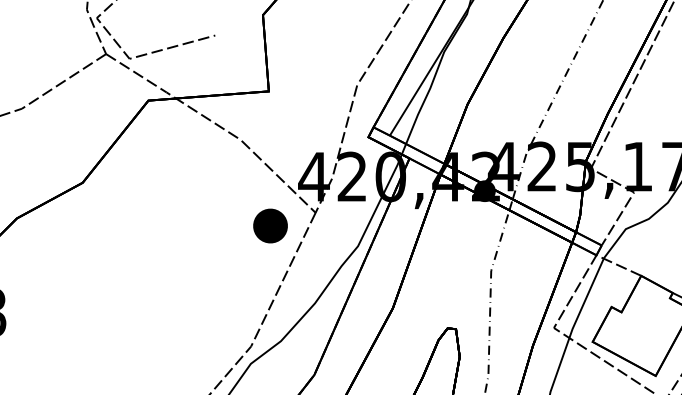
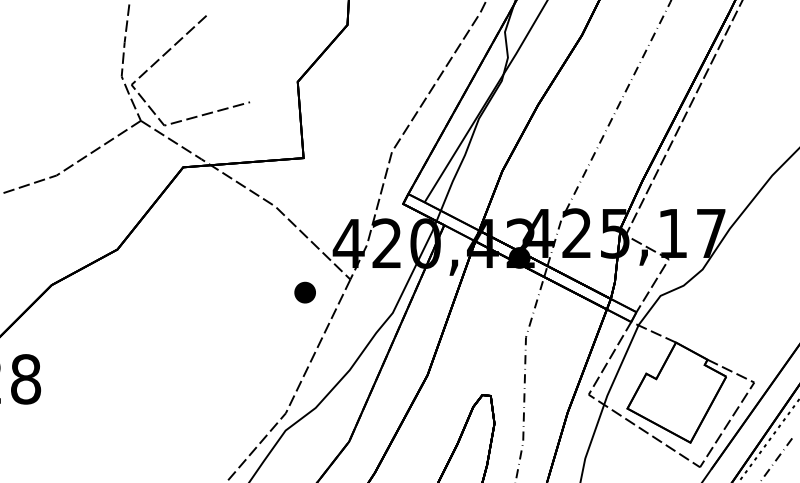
part: (269, 225) -> (304, 292), size x0.62

